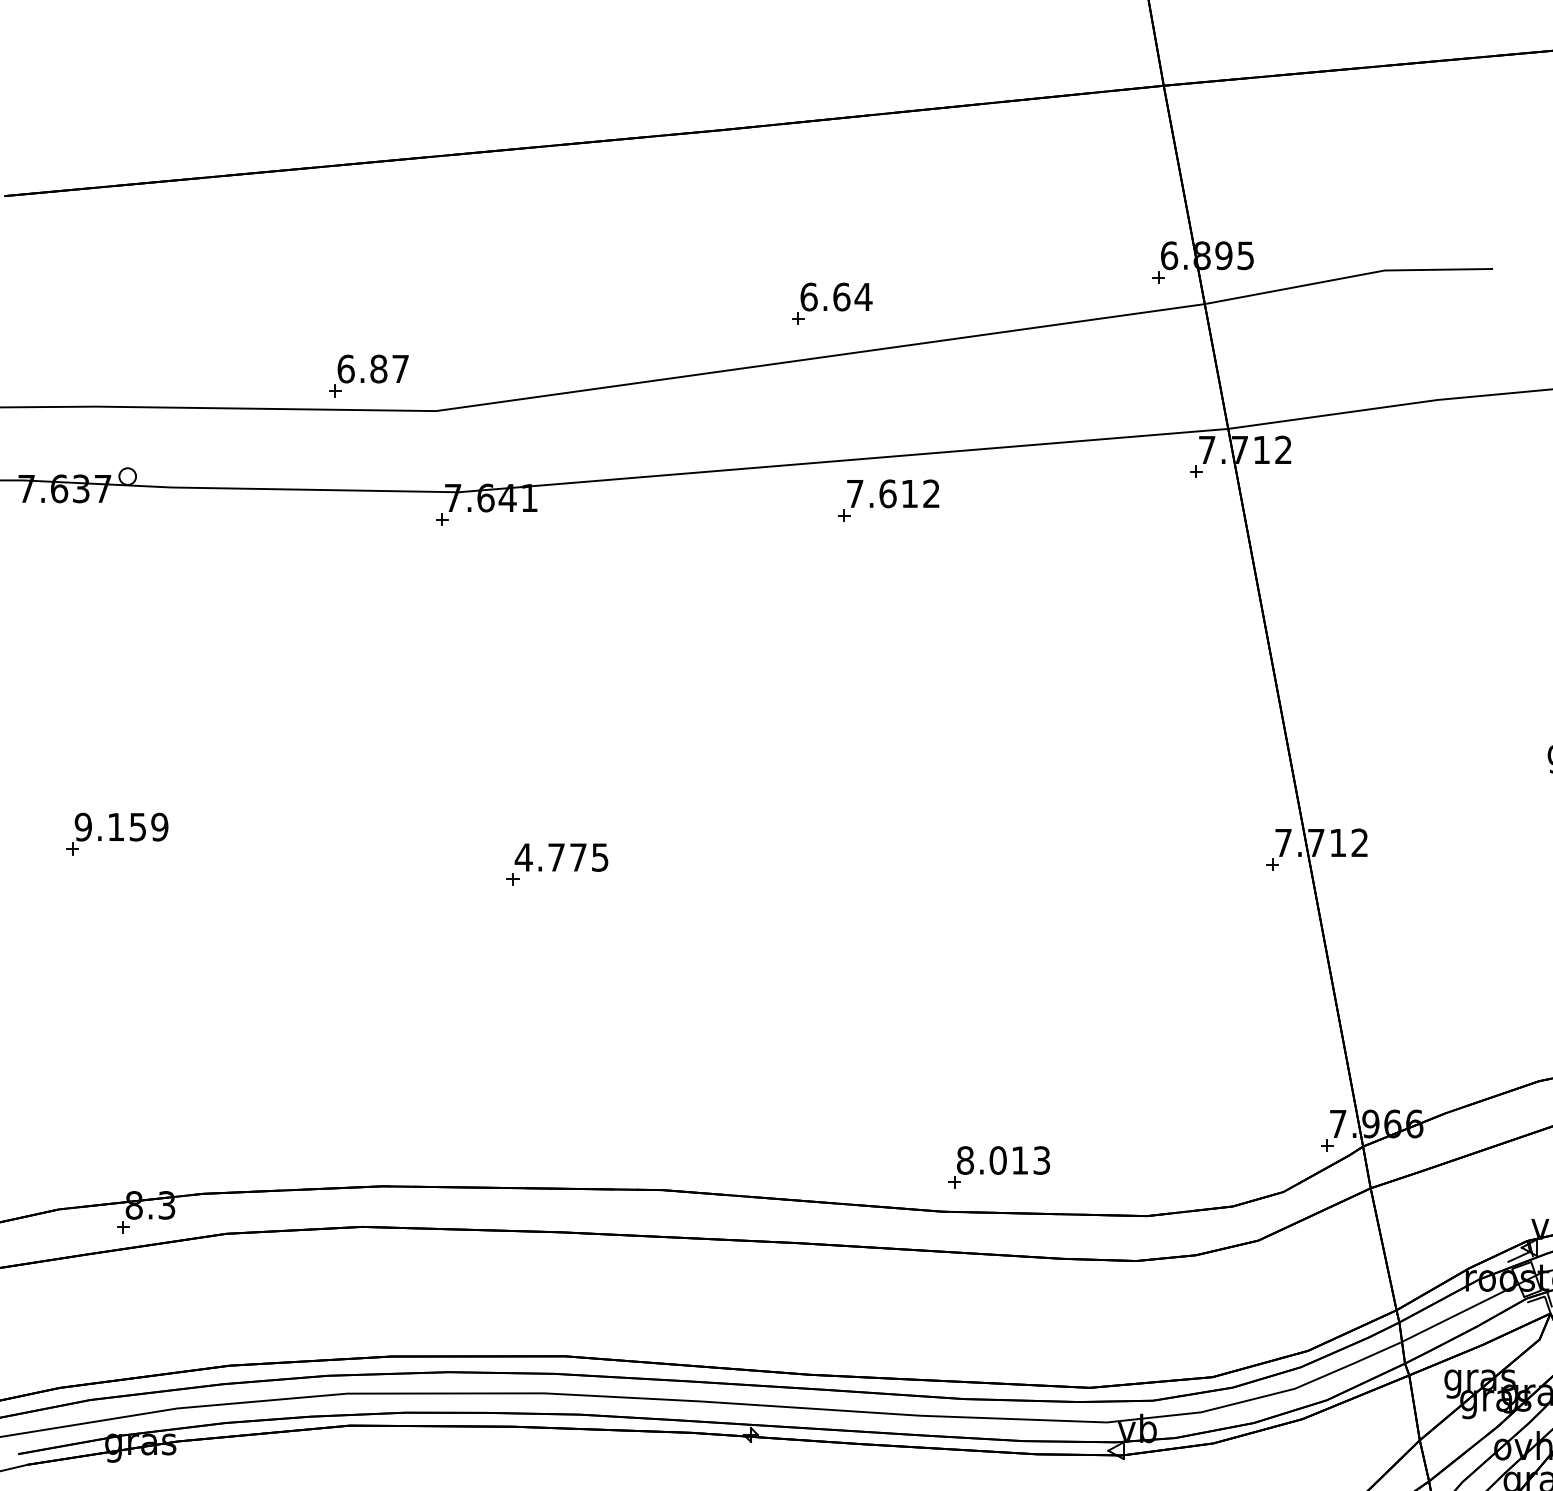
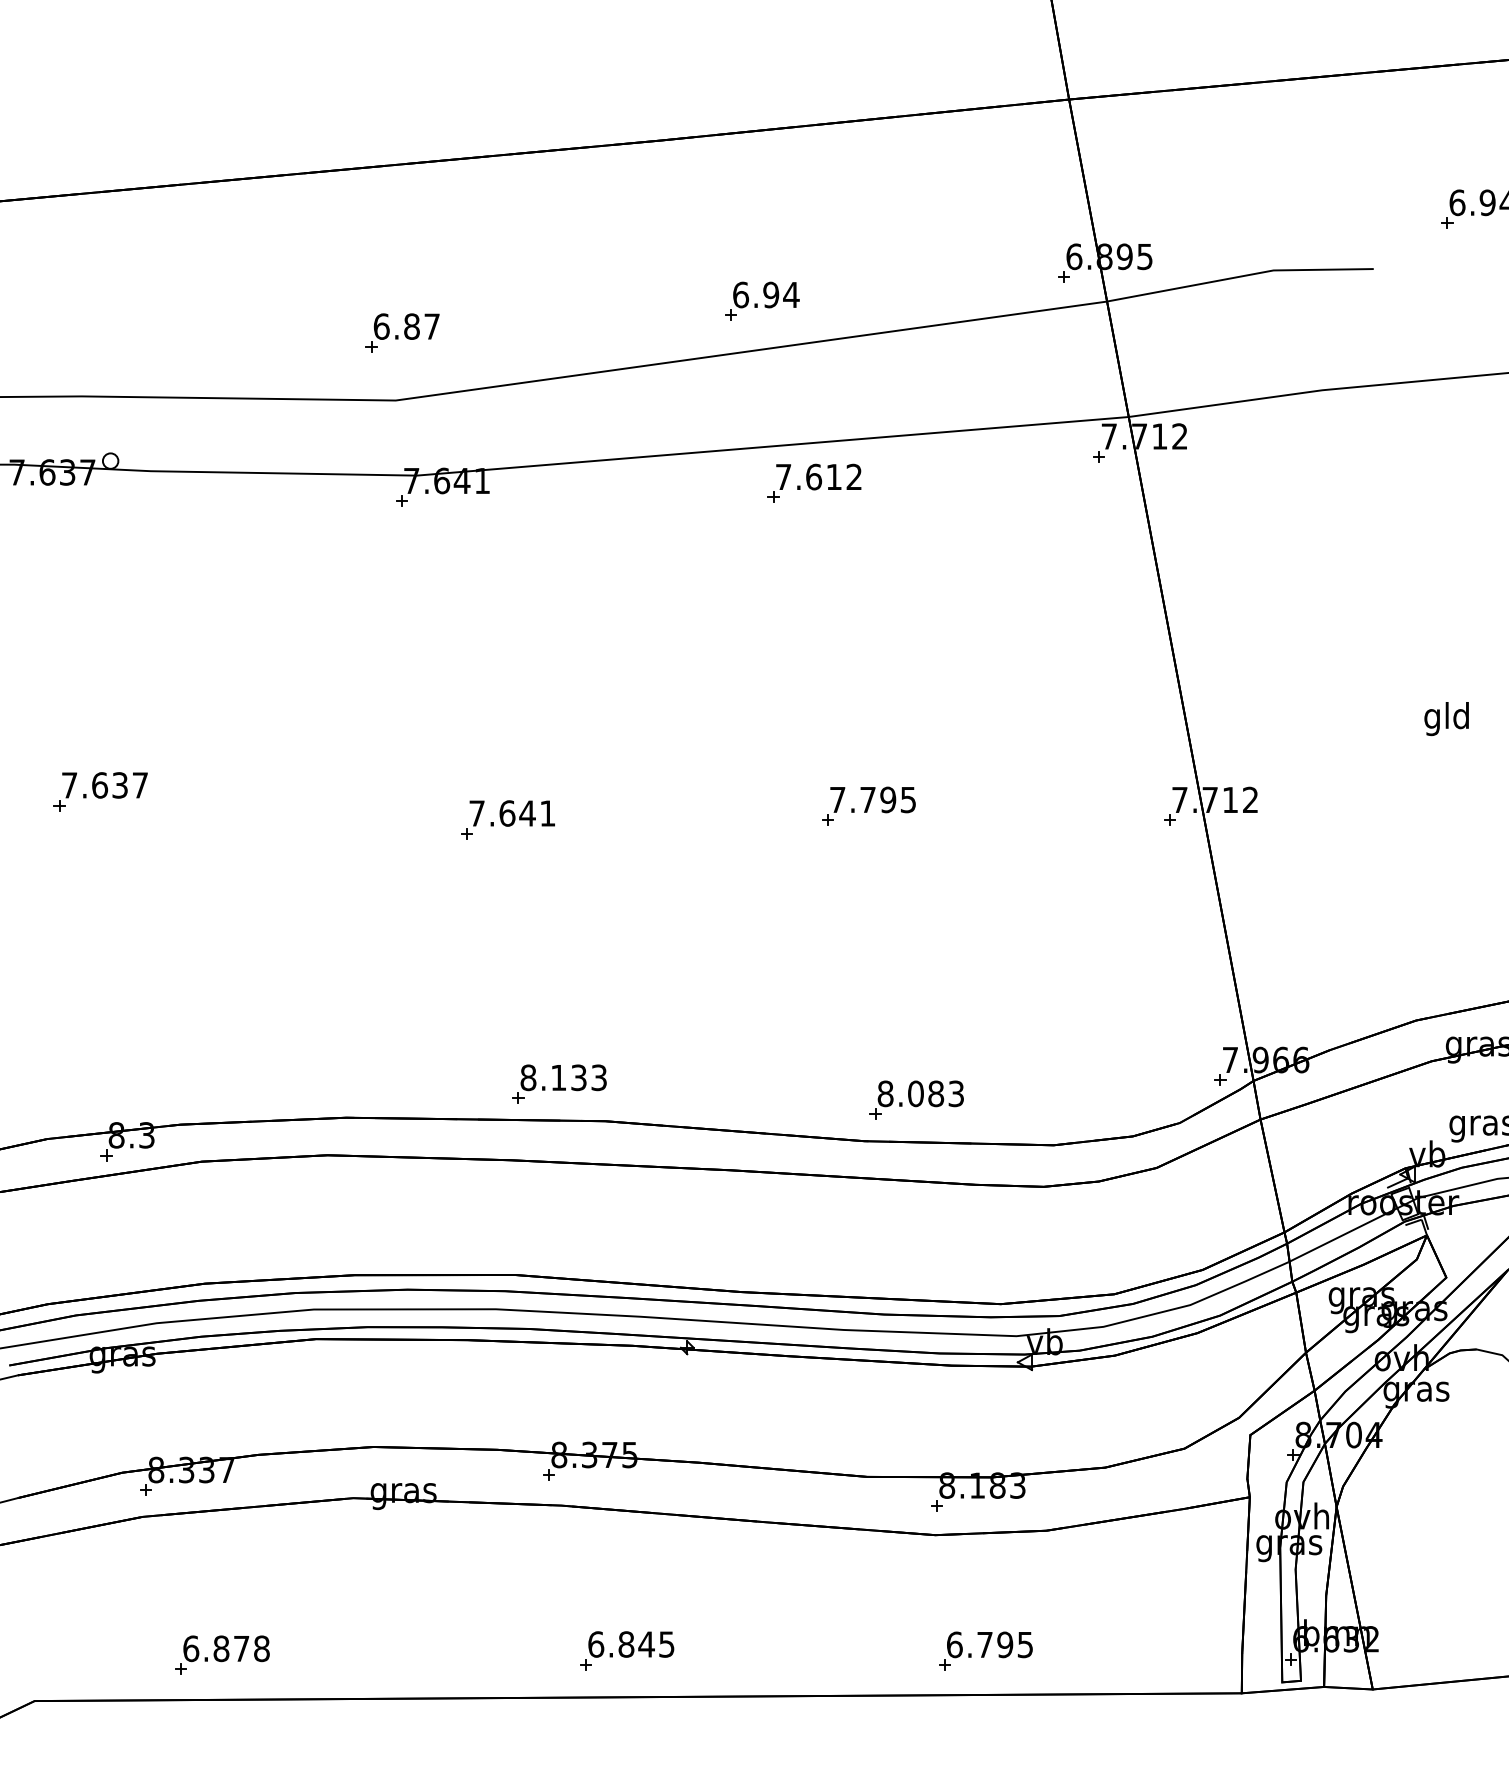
text: (842, 296) -> (771, 294), 6.64 -> 6.94
part: (368, 375) -> (402, 332), moved
text: (121, 827) -> (104, 785), 9.159 -> 7.637
part: (946, 848) -> (868, 805), added
text: (561, 857) -> (511, 813), 4.775 -> 7.641
part: (612, 1149) -> (559, 1083), added
text: (1020, 1160) -> (936, 1093), 8.013 -> 8.083

